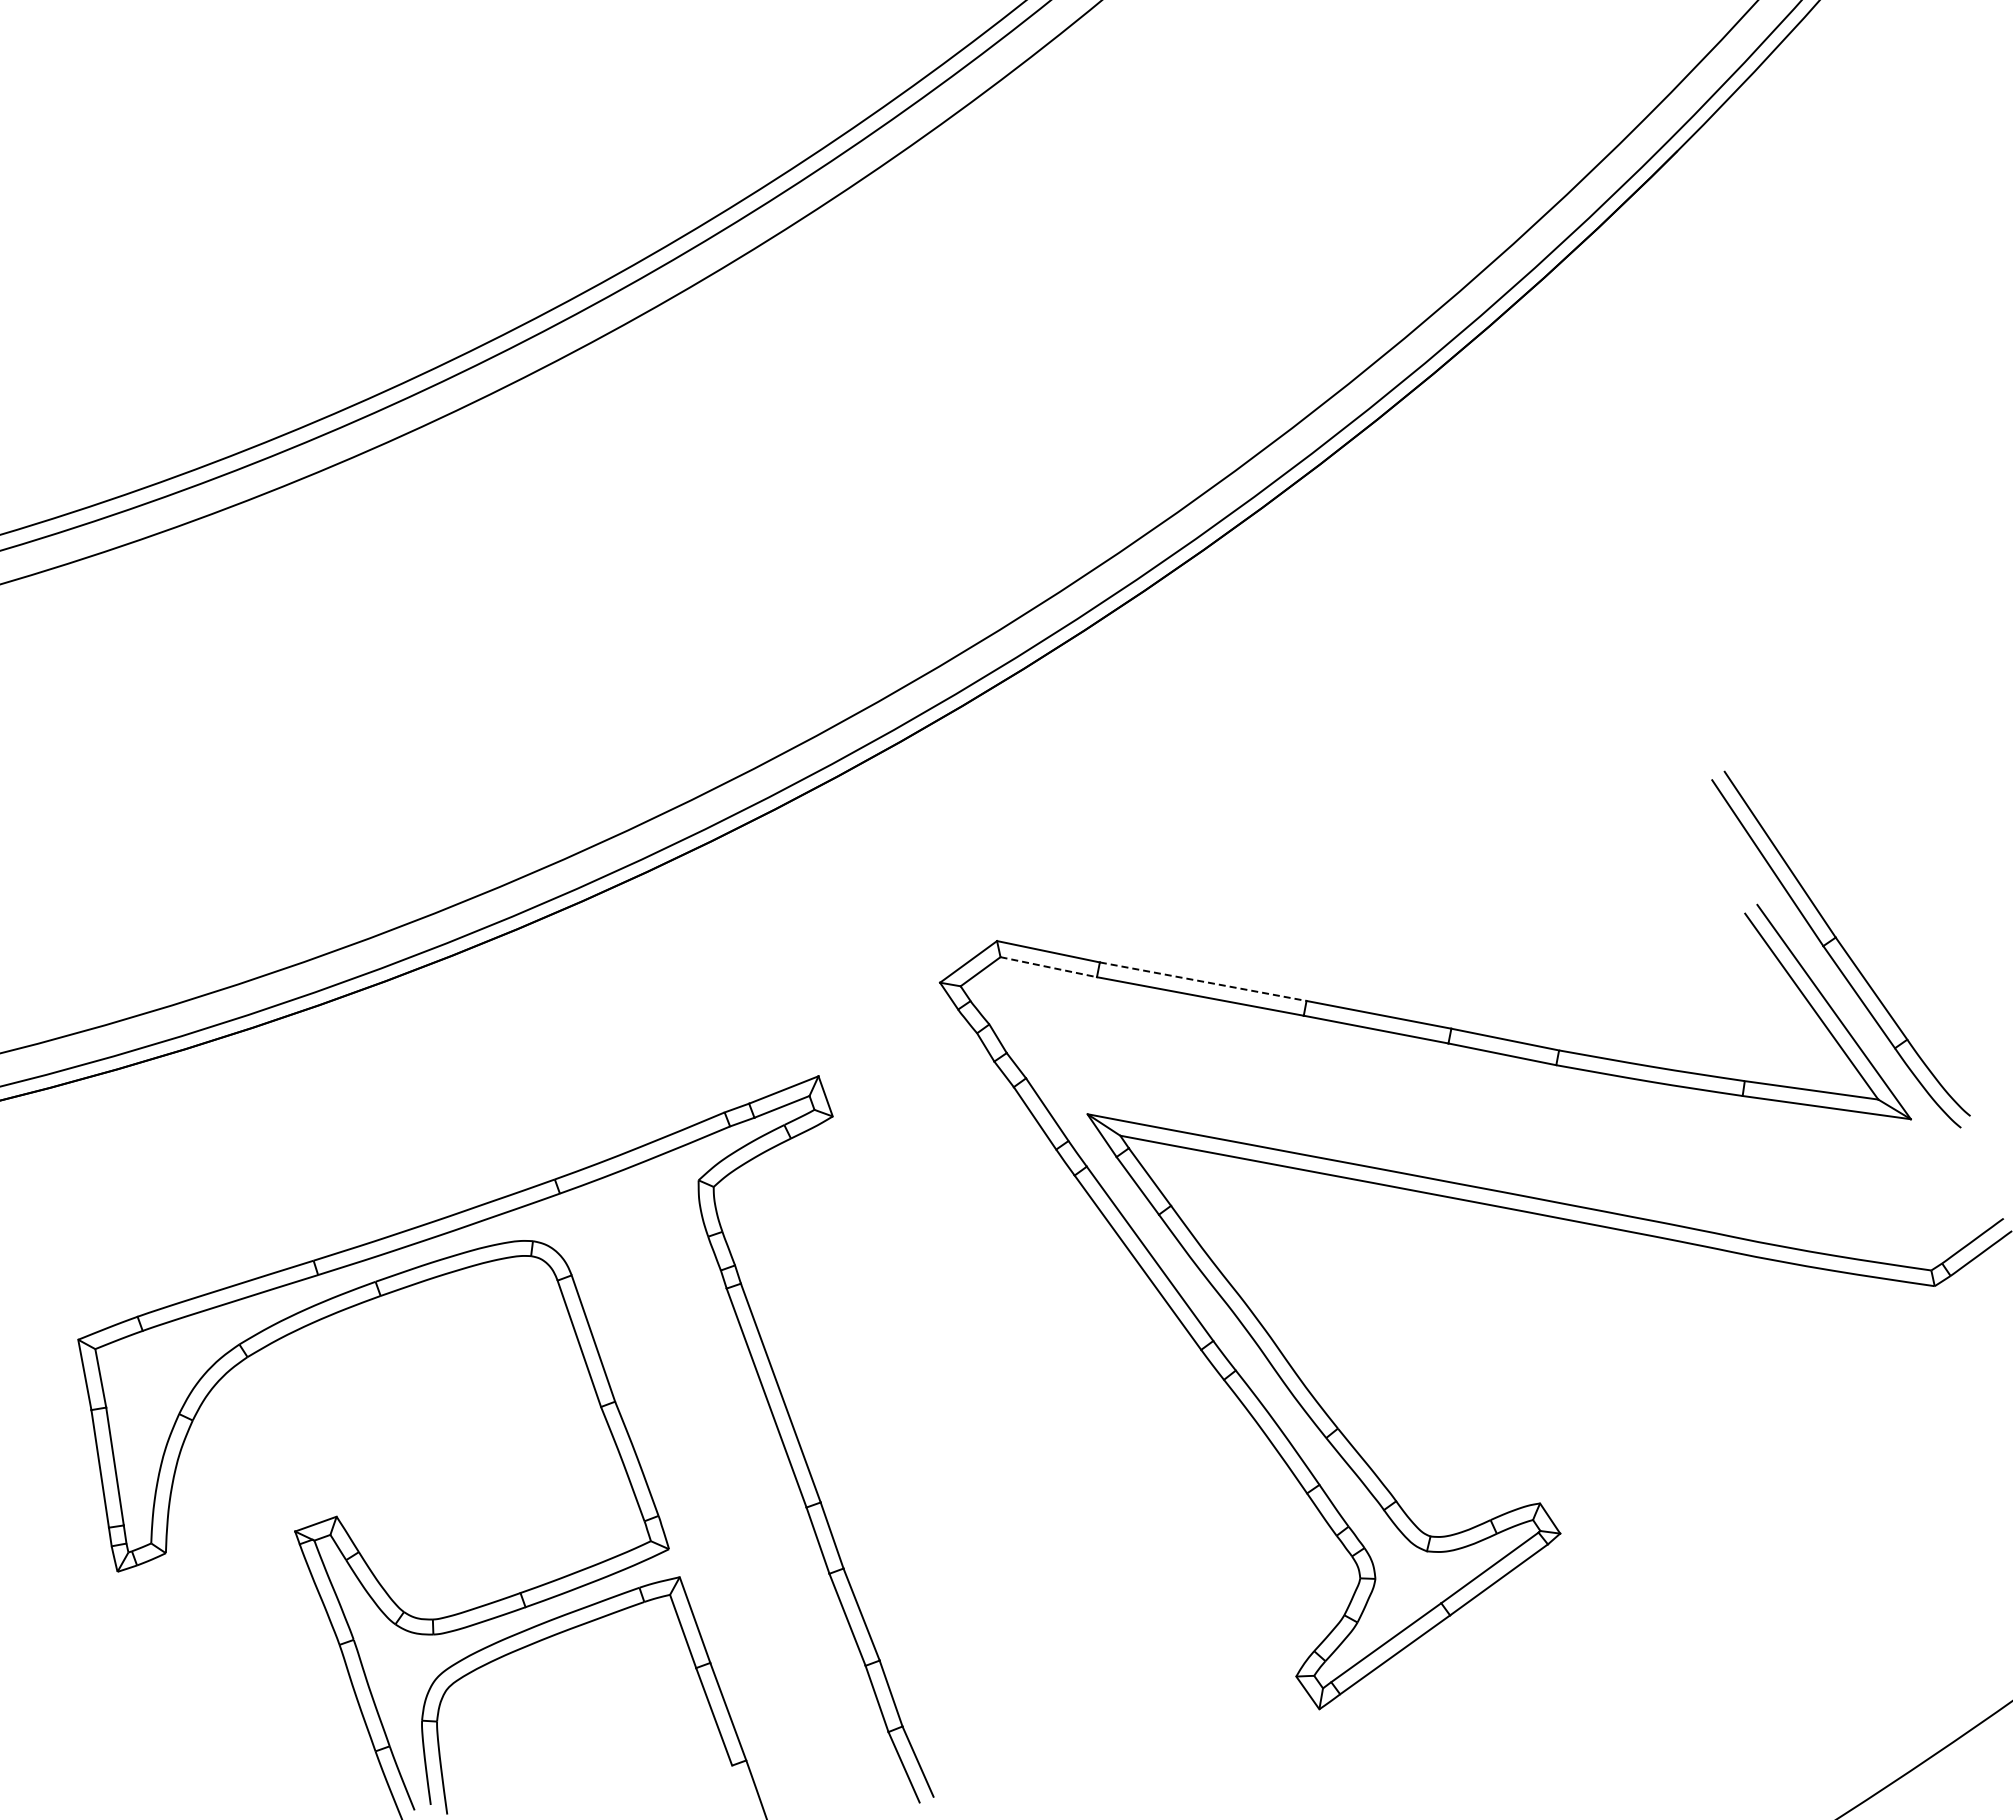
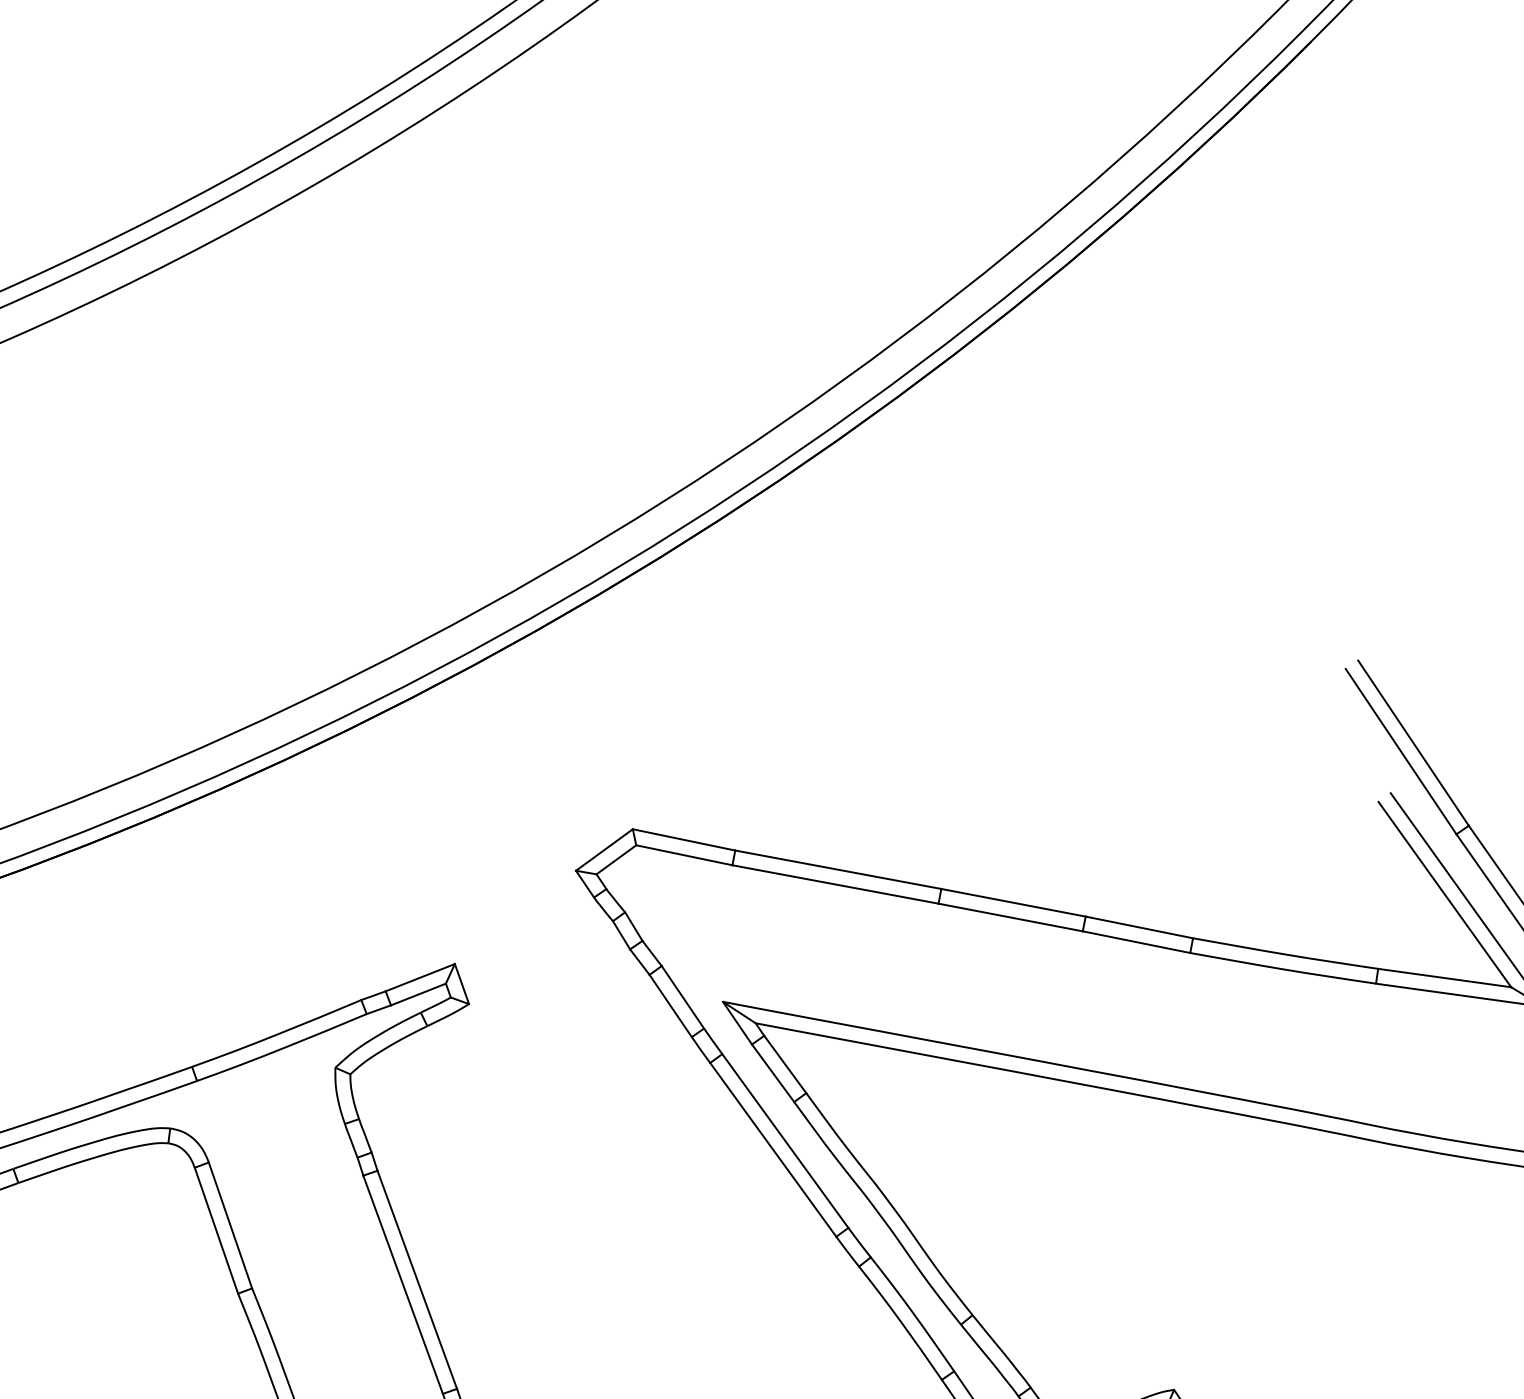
line: (1049, 967) -> (685, 855), dashed -> solid
line: (1203, 981) -> (838, 869), dashed -> solid

